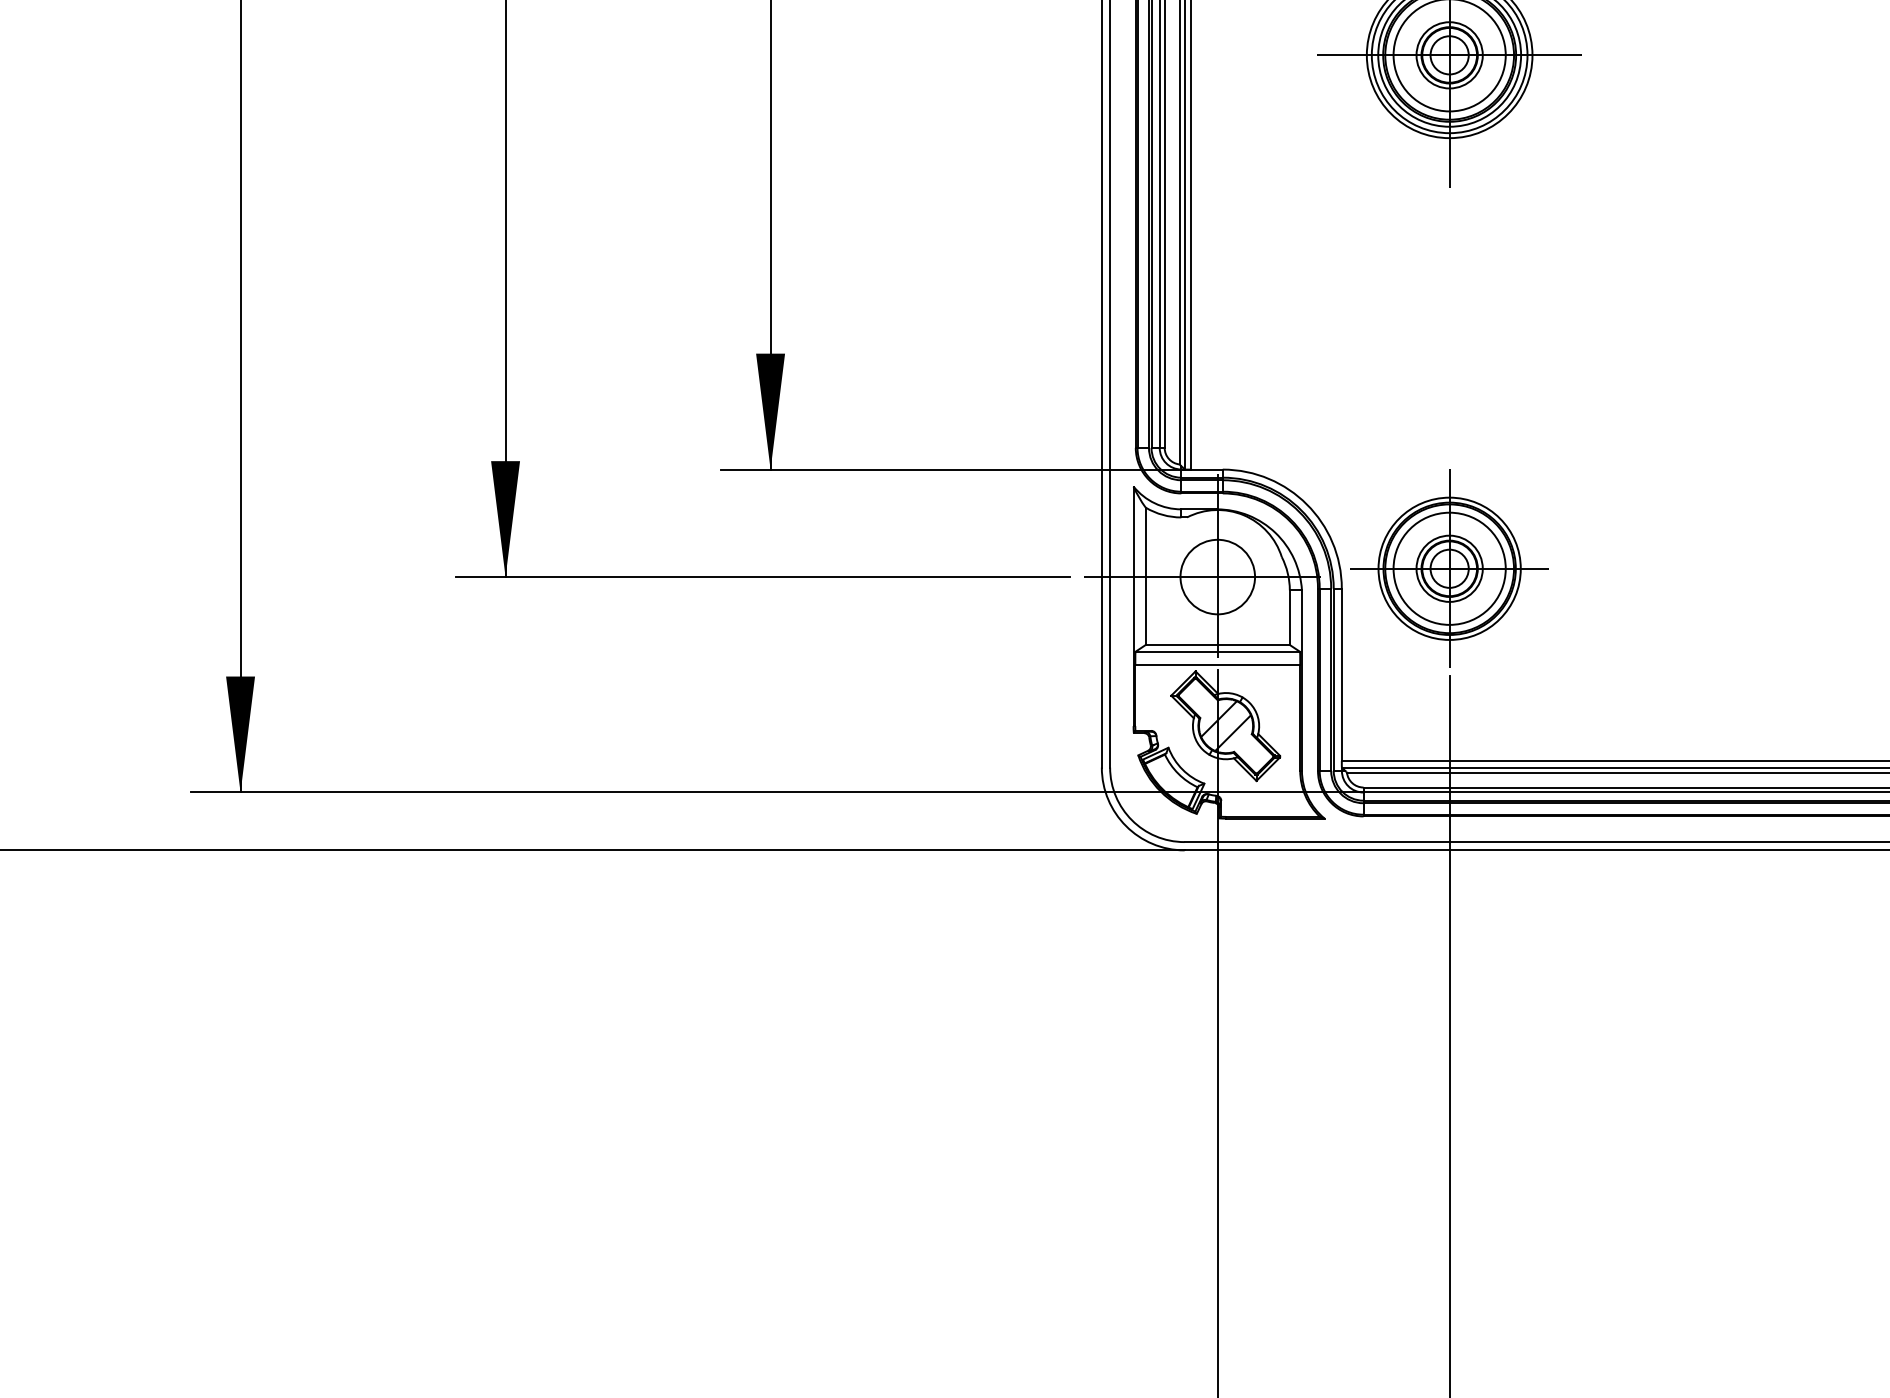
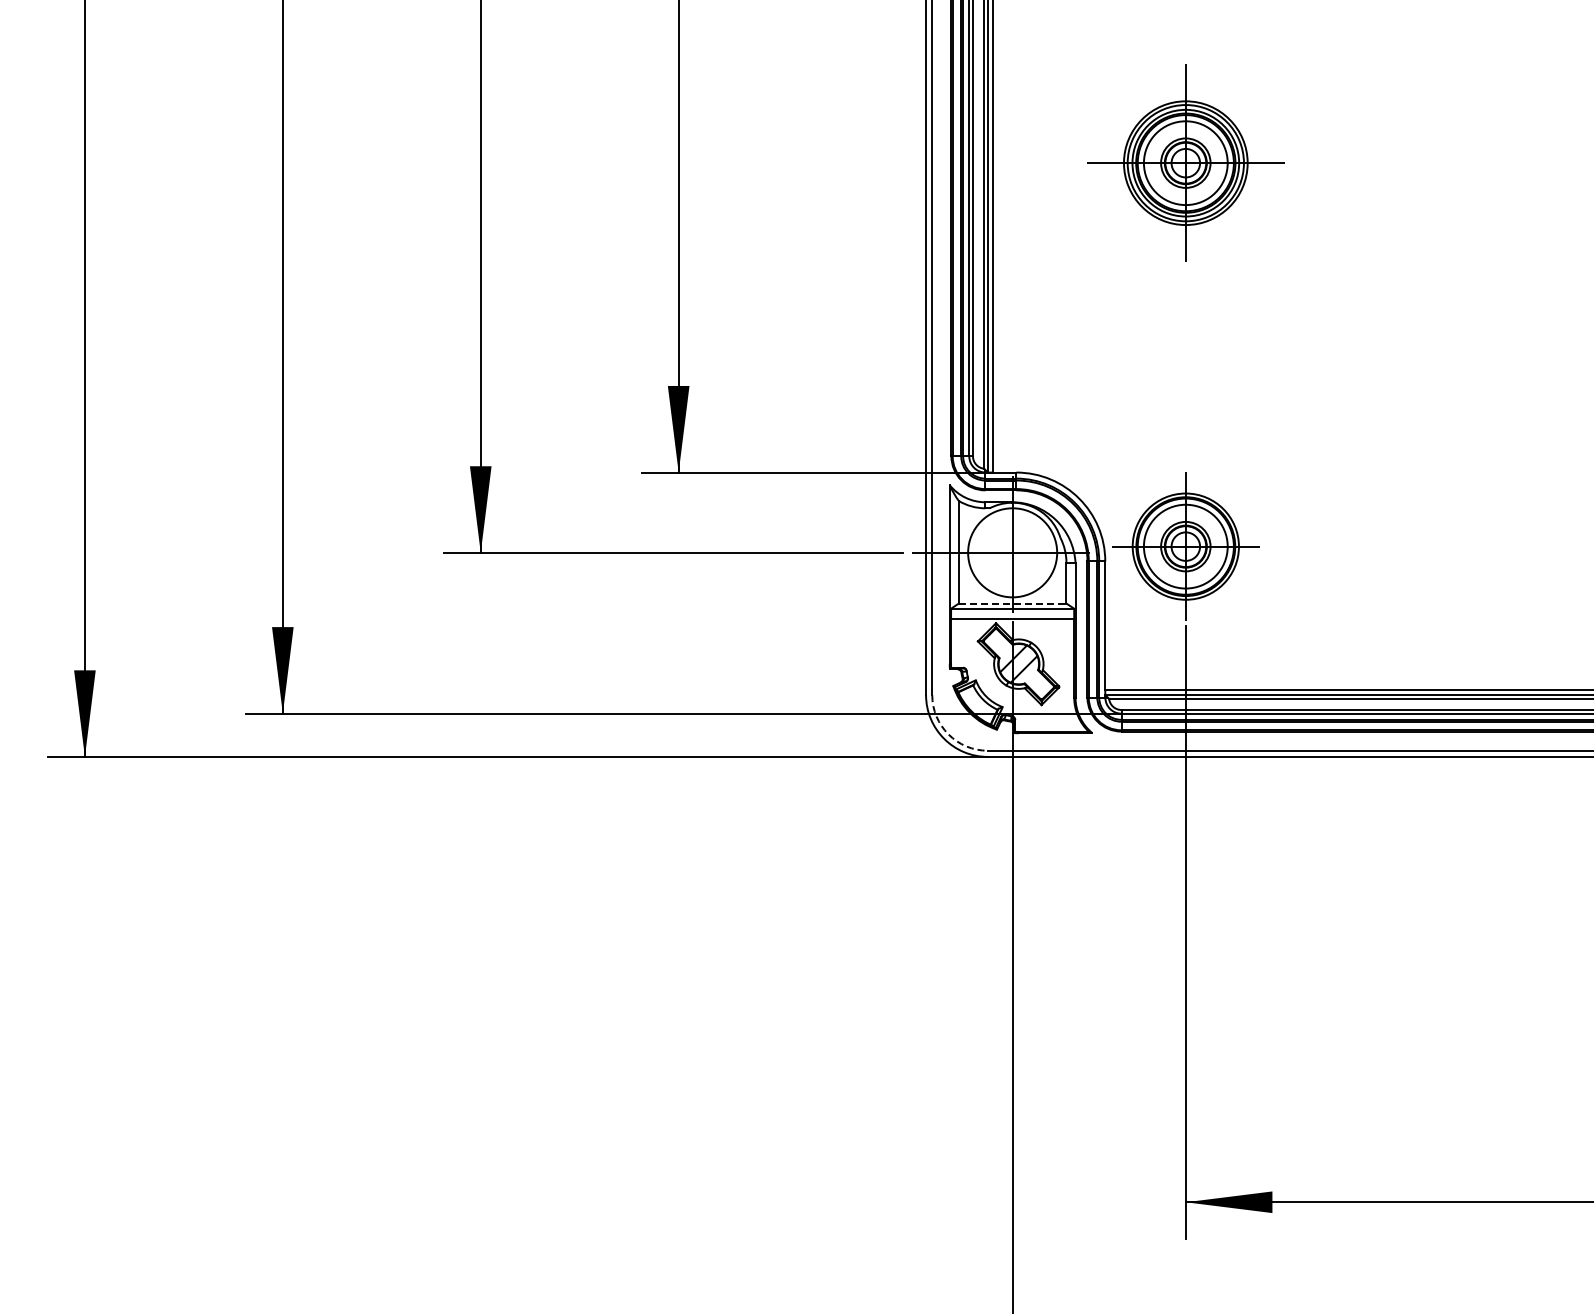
circle: (1217, 576) -> (1012, 552), size x1.6
line: (1217, 644) -> (1012, 603), solid -> dashed
arc: (1131, 820) -> (948, 734), solid -> dashed

